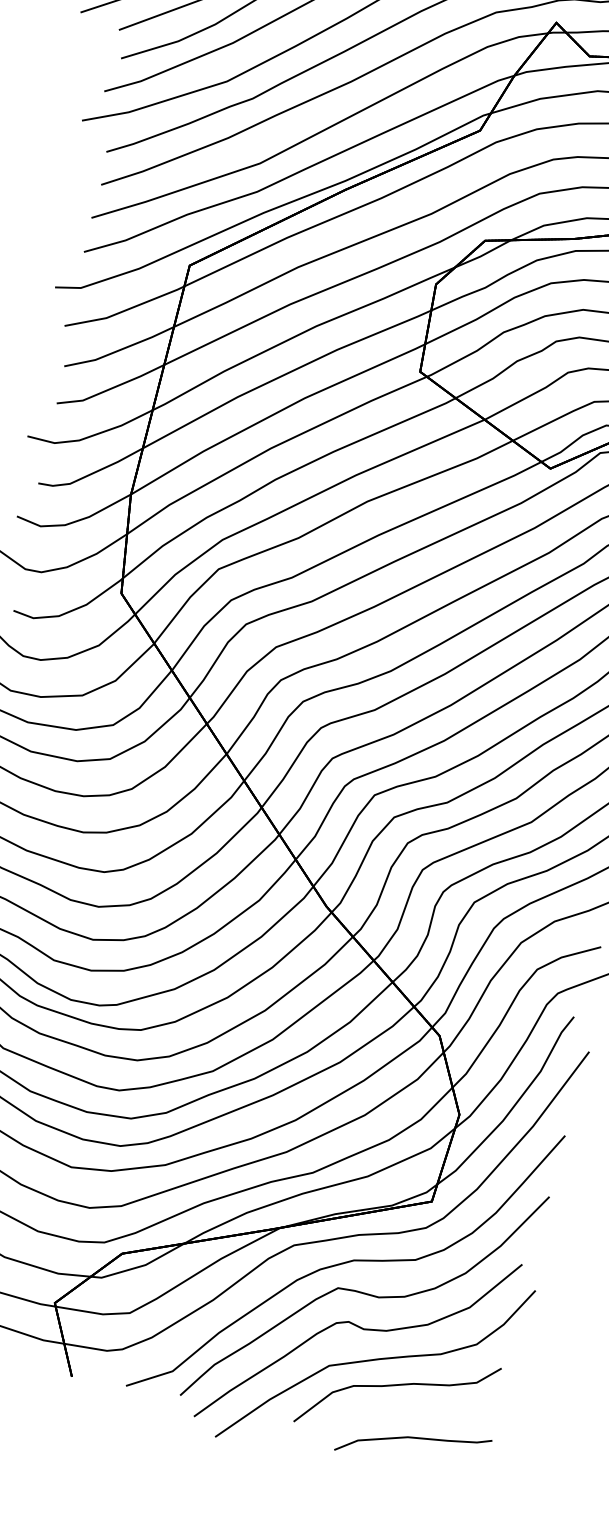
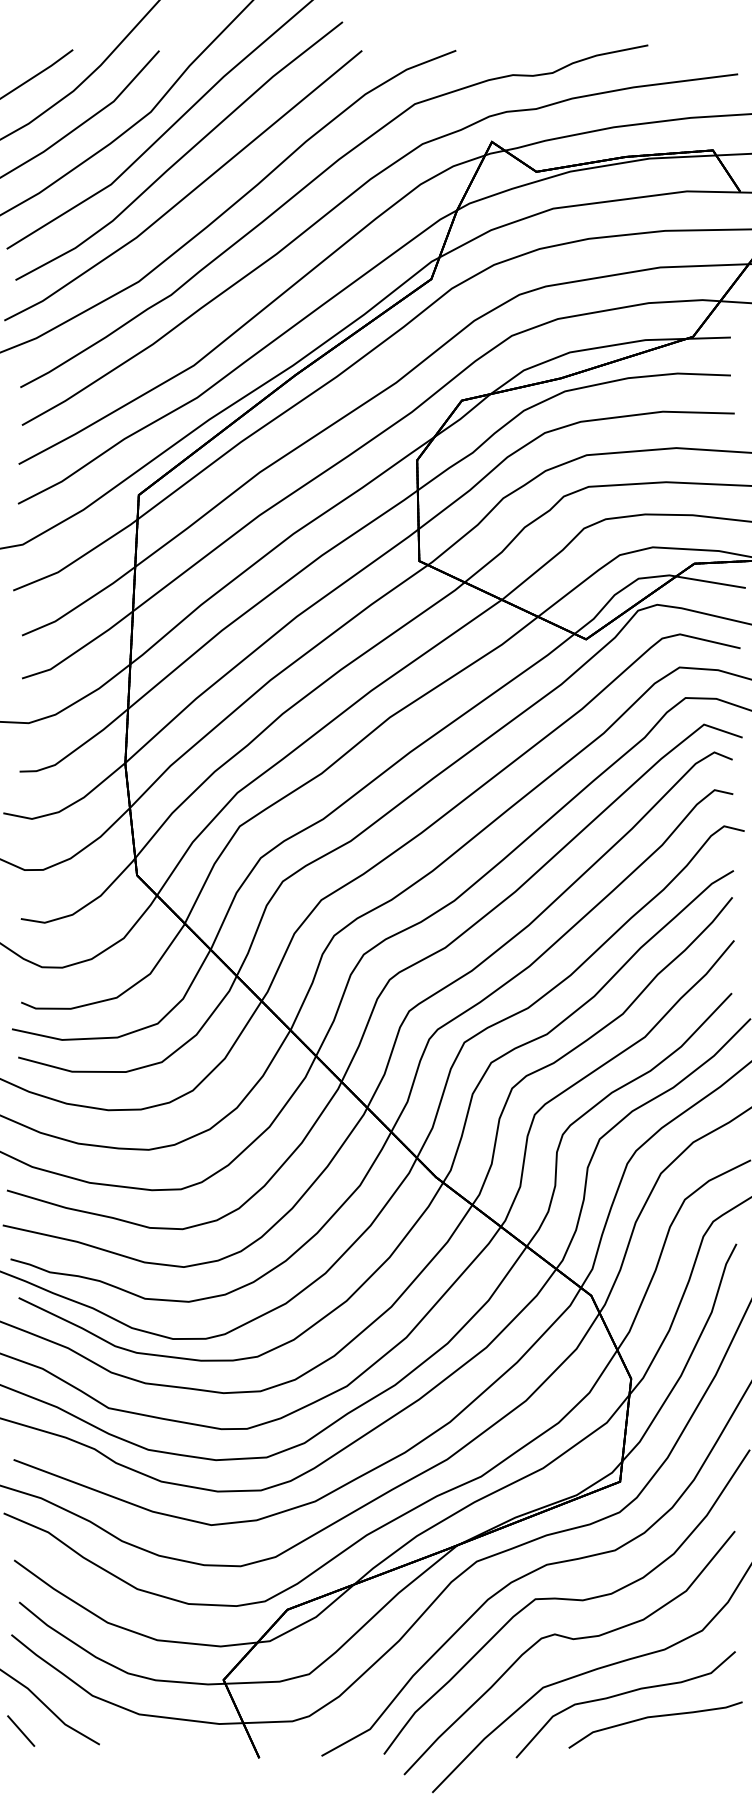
part: (414, 1438) -> (655, 1717), moved

